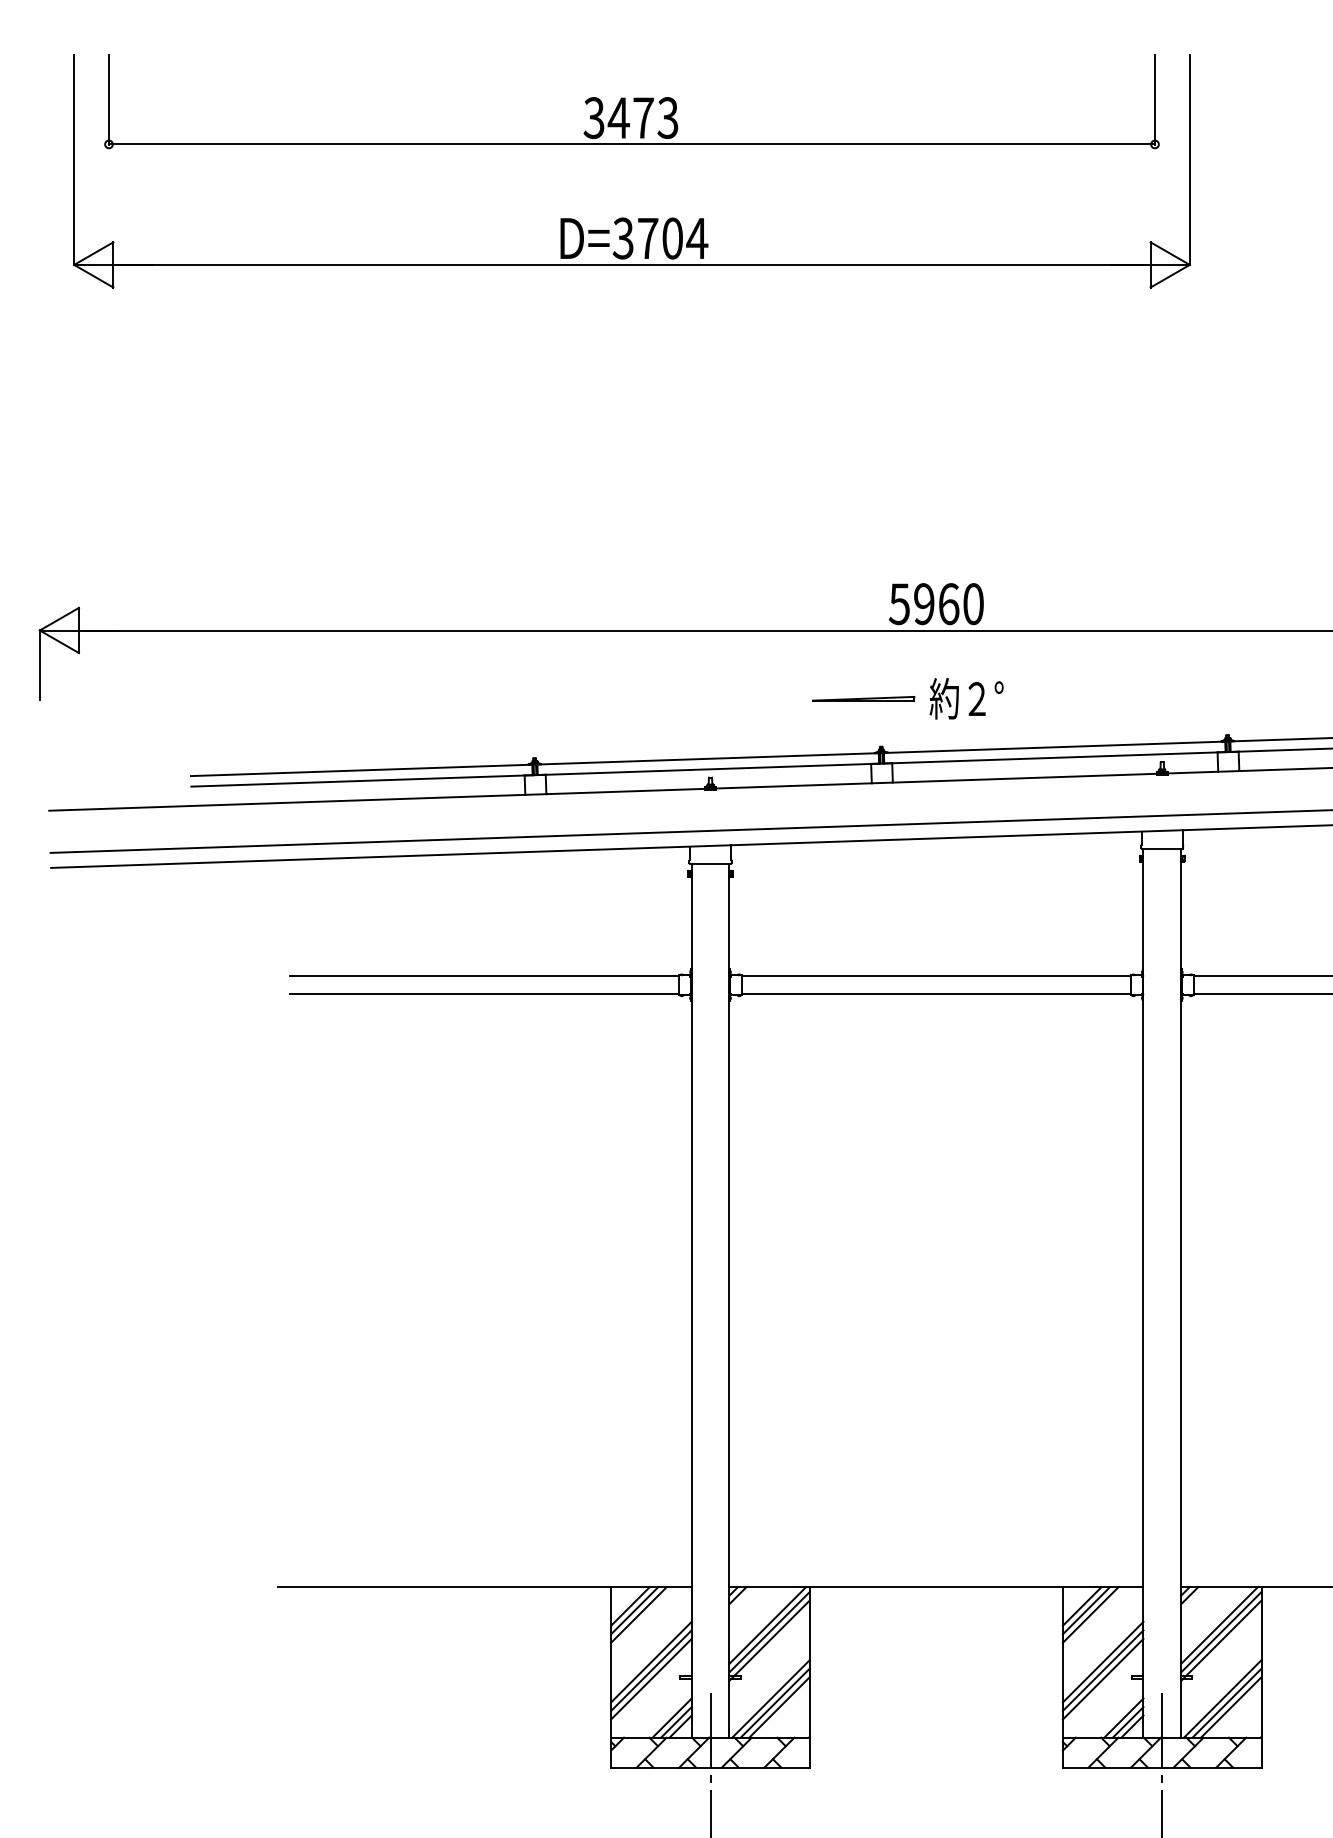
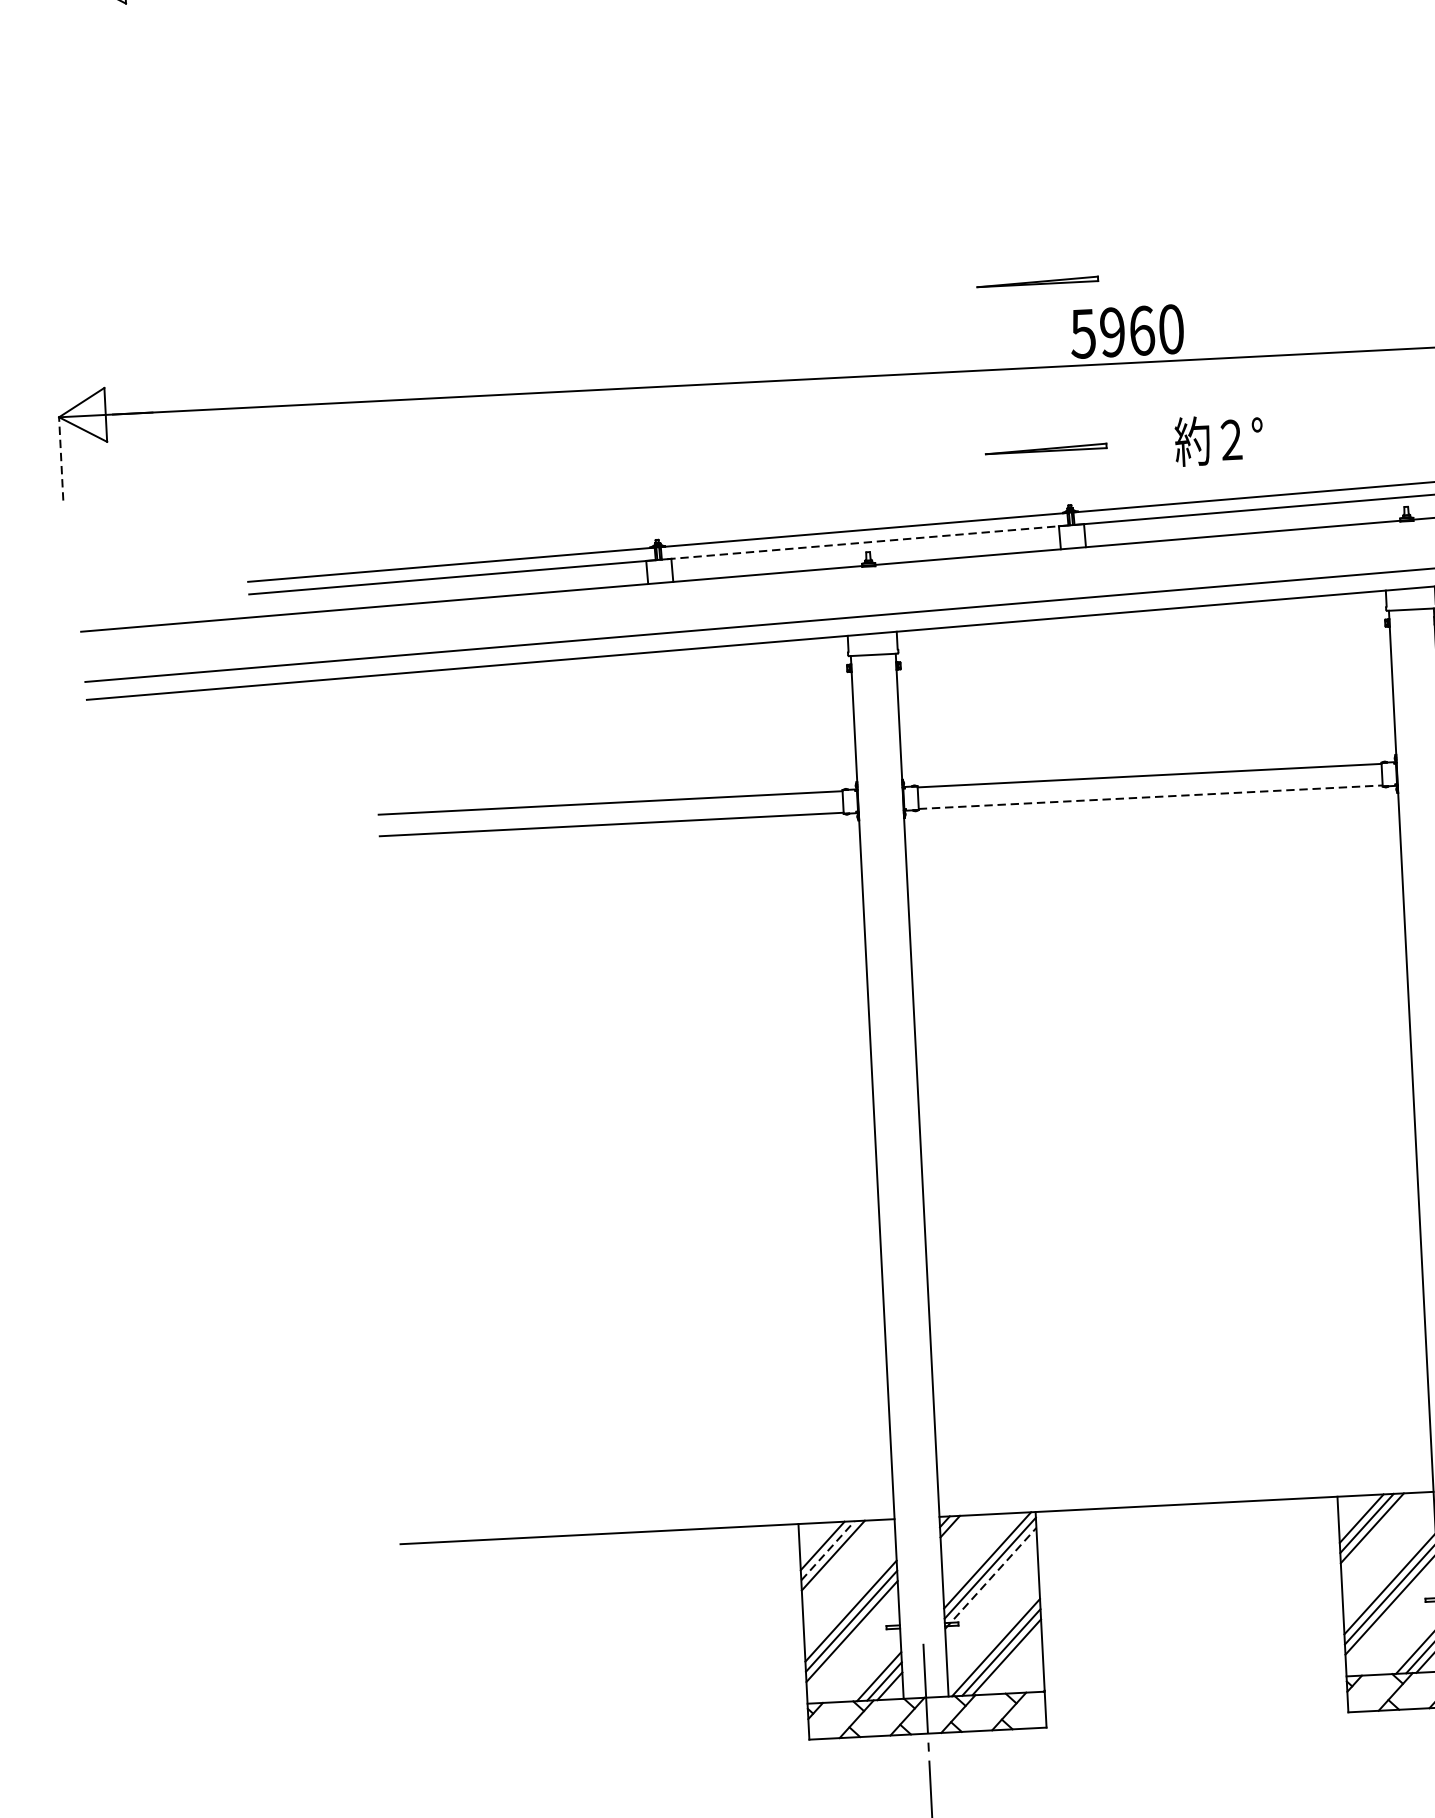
part: (863, 558) -> (1037, 281), added
line: (39, 664) -> (60, 457), solid -> dashed
text: (966, 698) -> (1218, 439), moved
line: (708, 769) -> (865, 542), solid -> dashed
line: (936, 994) -> (1150, 797), solid -> dashed
line: (635, 1610) -> (828, 1550), solid -> dashed
line: (769, 1640) -> (990, 1578), solid -> dashed

